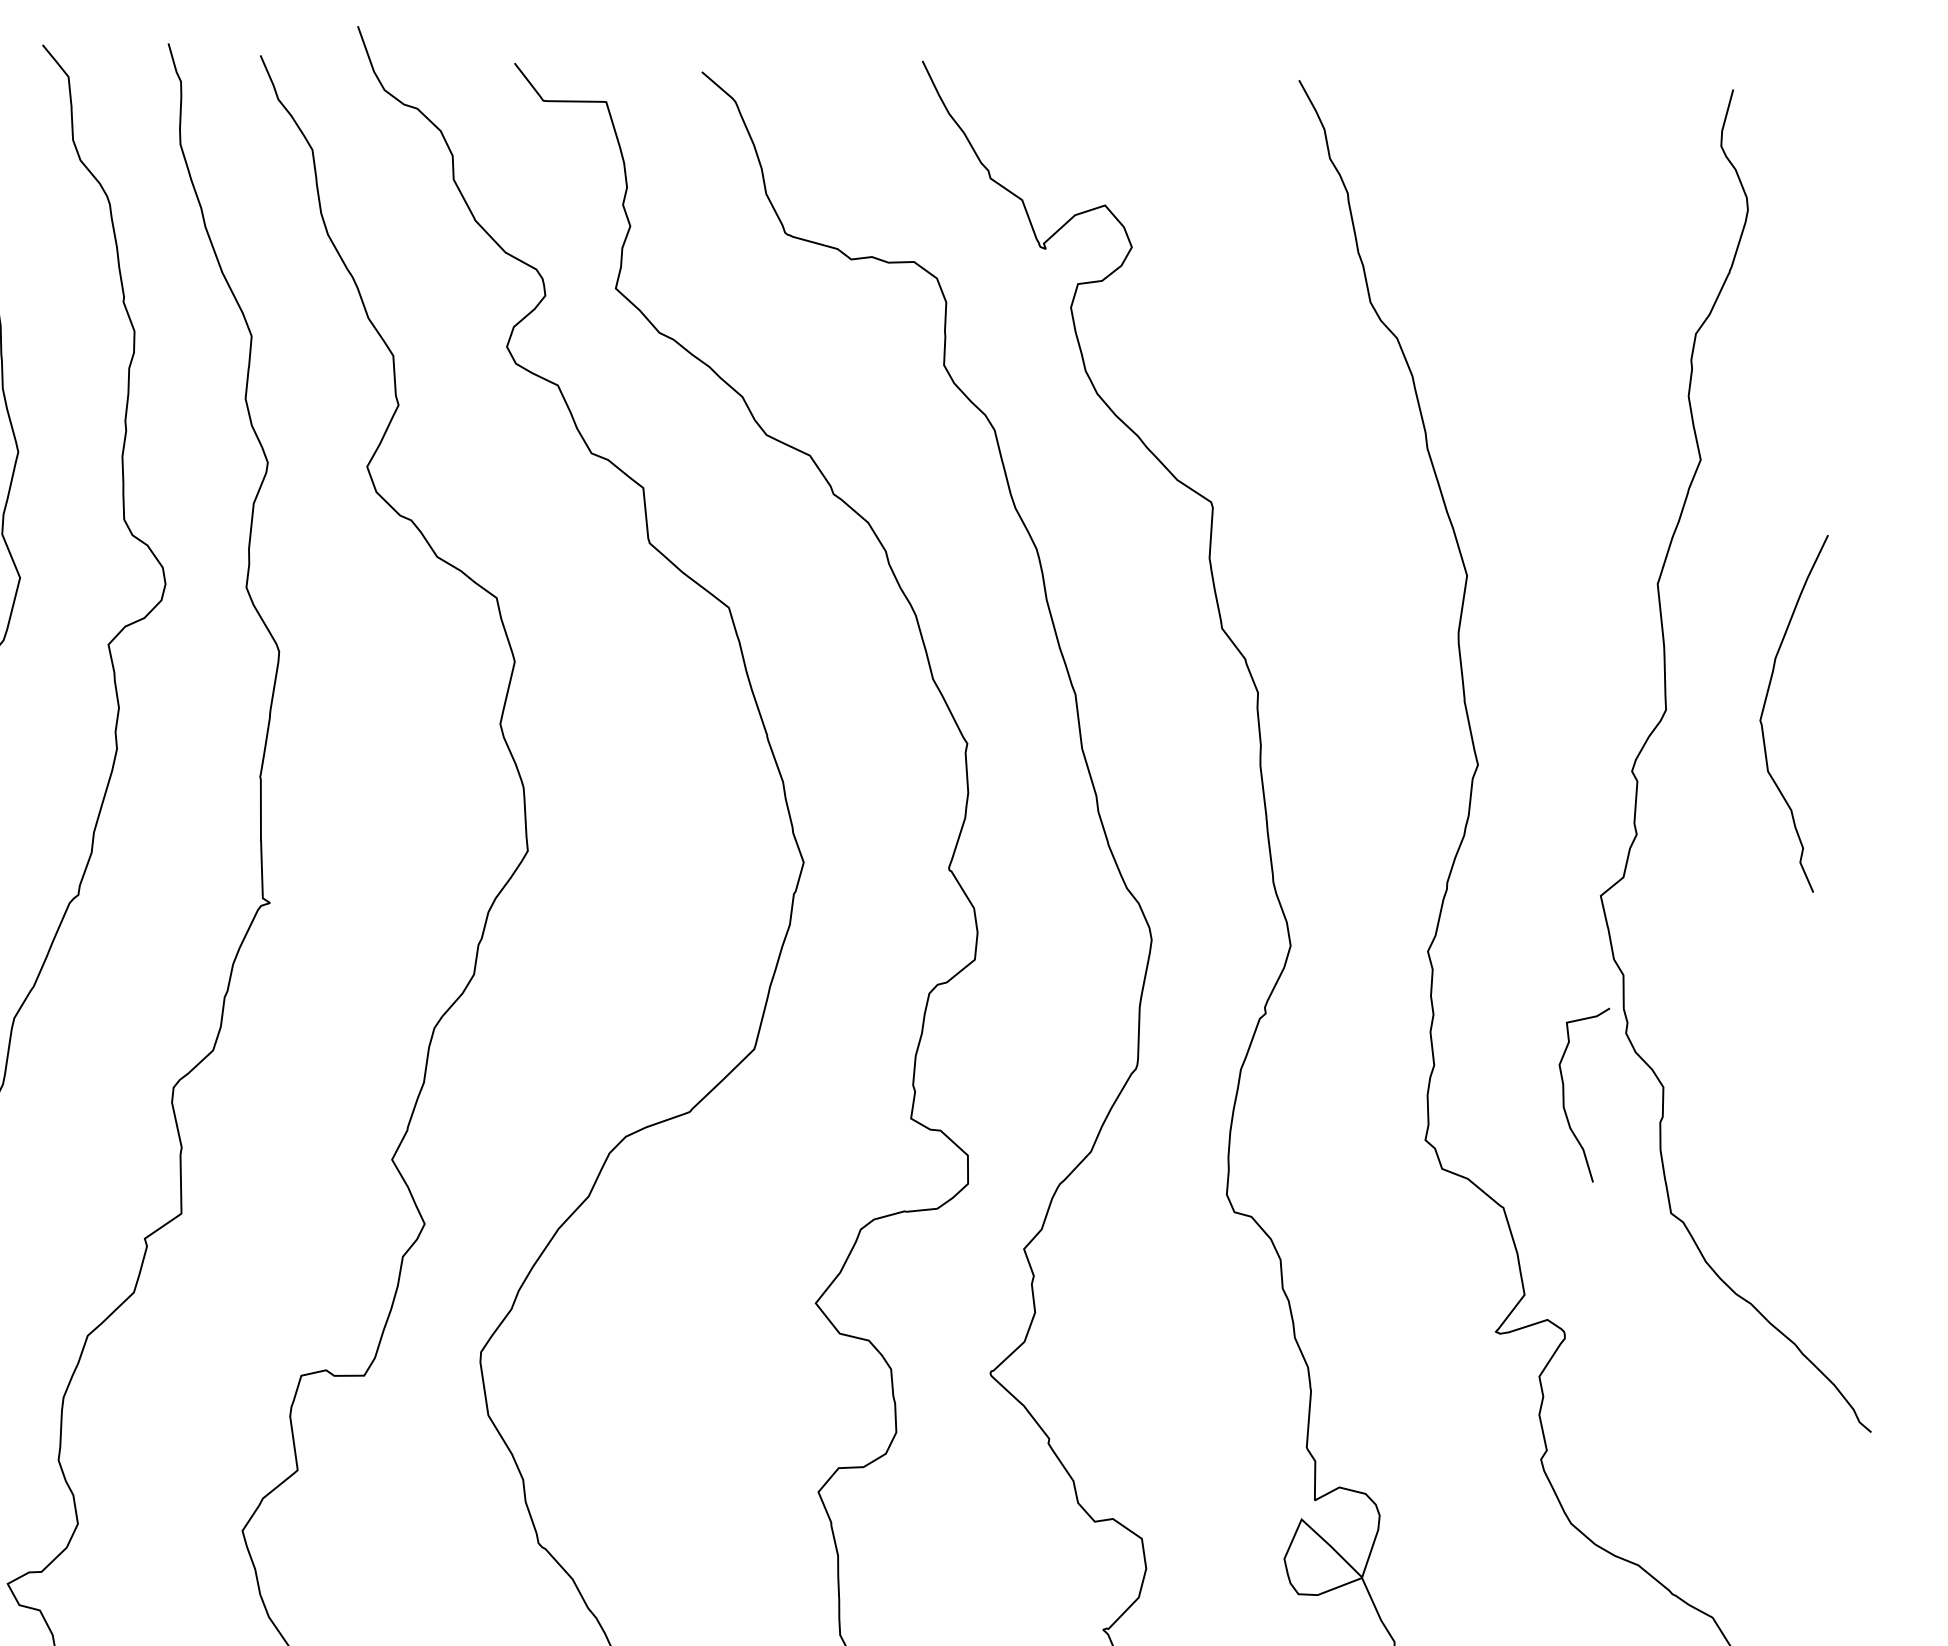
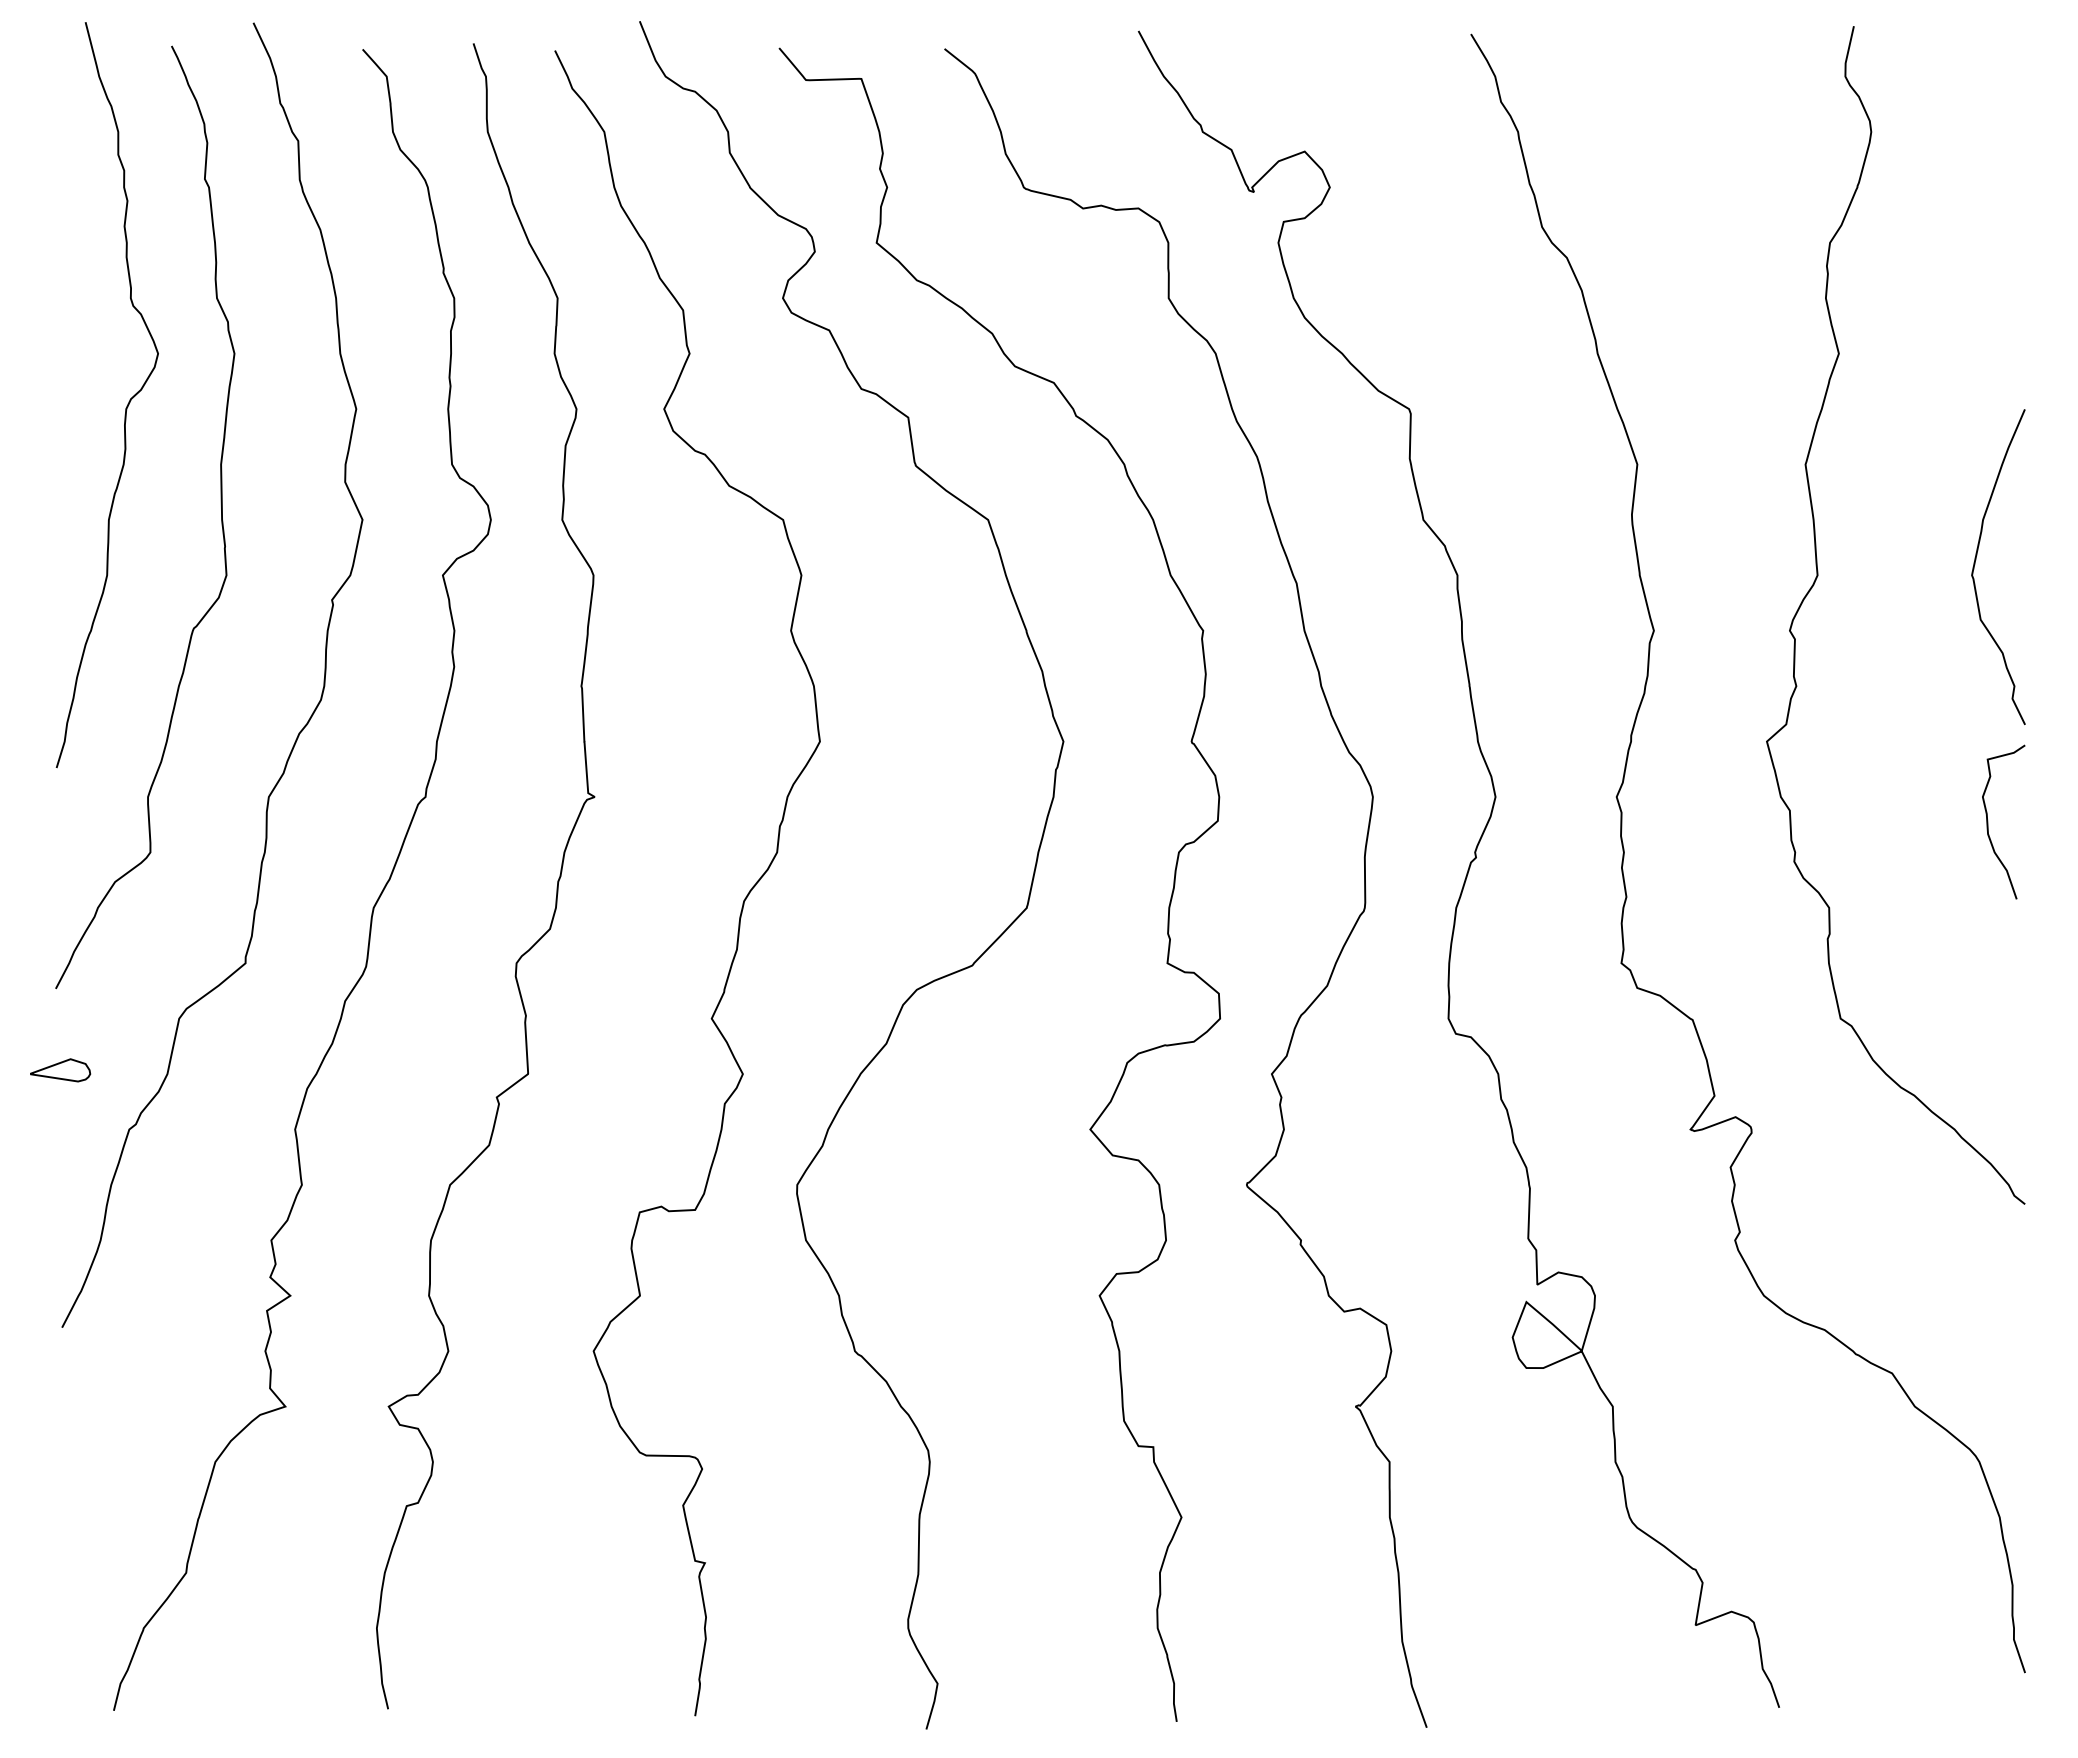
curve: (1766, 704) -> (1976, 560), moved
curve: (1564, 1092) -> (1988, 821), moved

